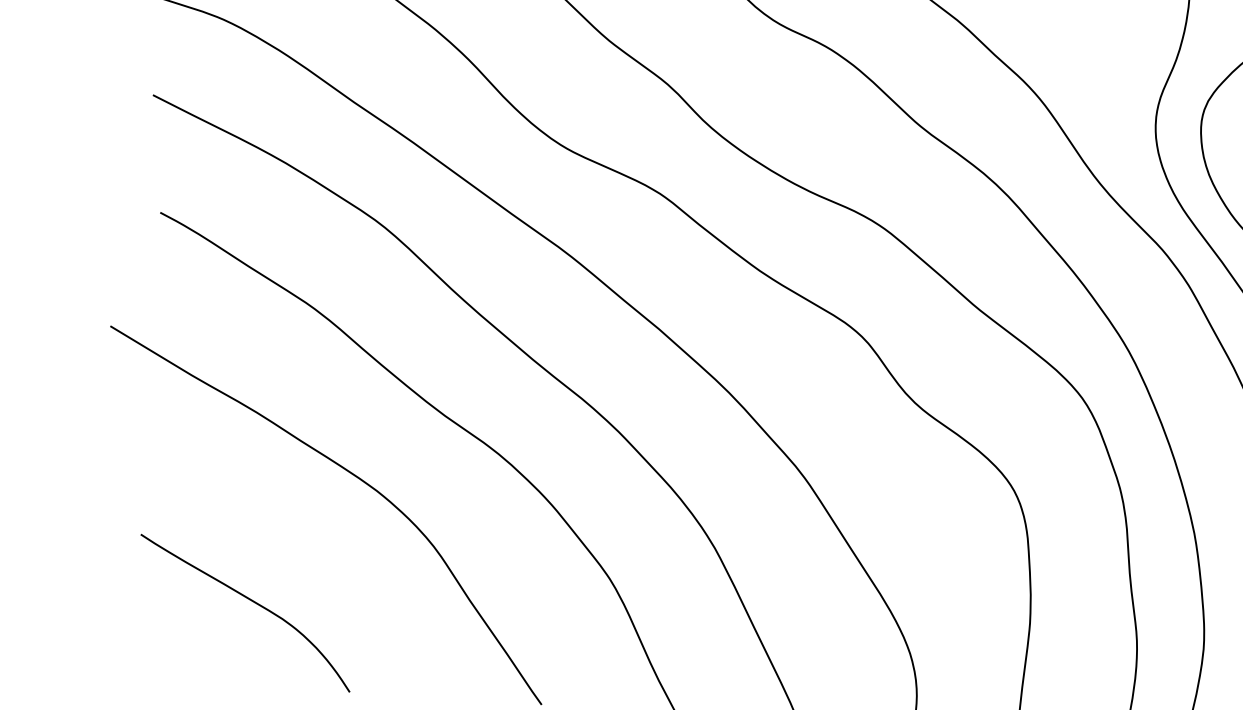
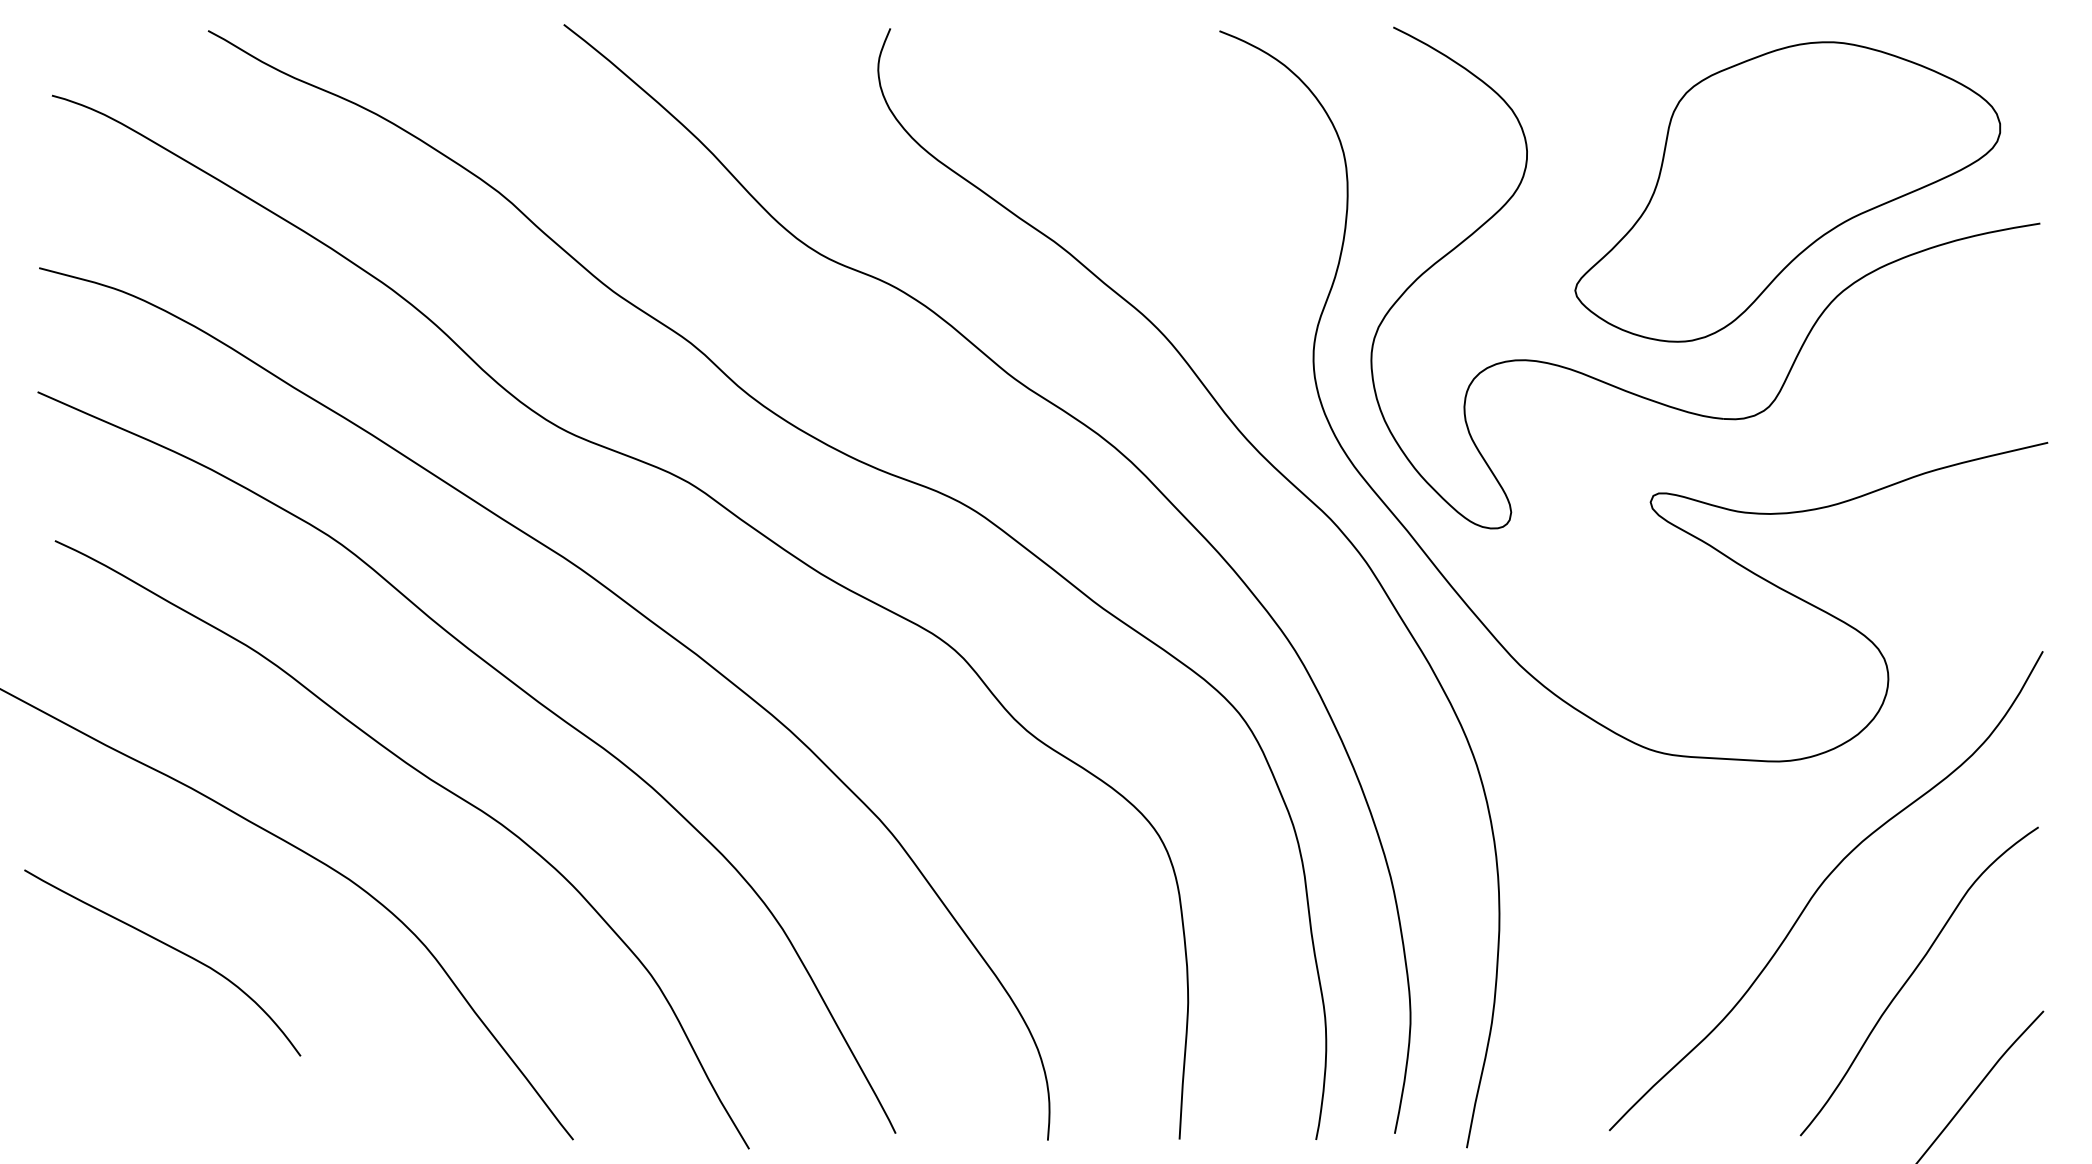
curve: (251, 601) -> (169, 947), moved

